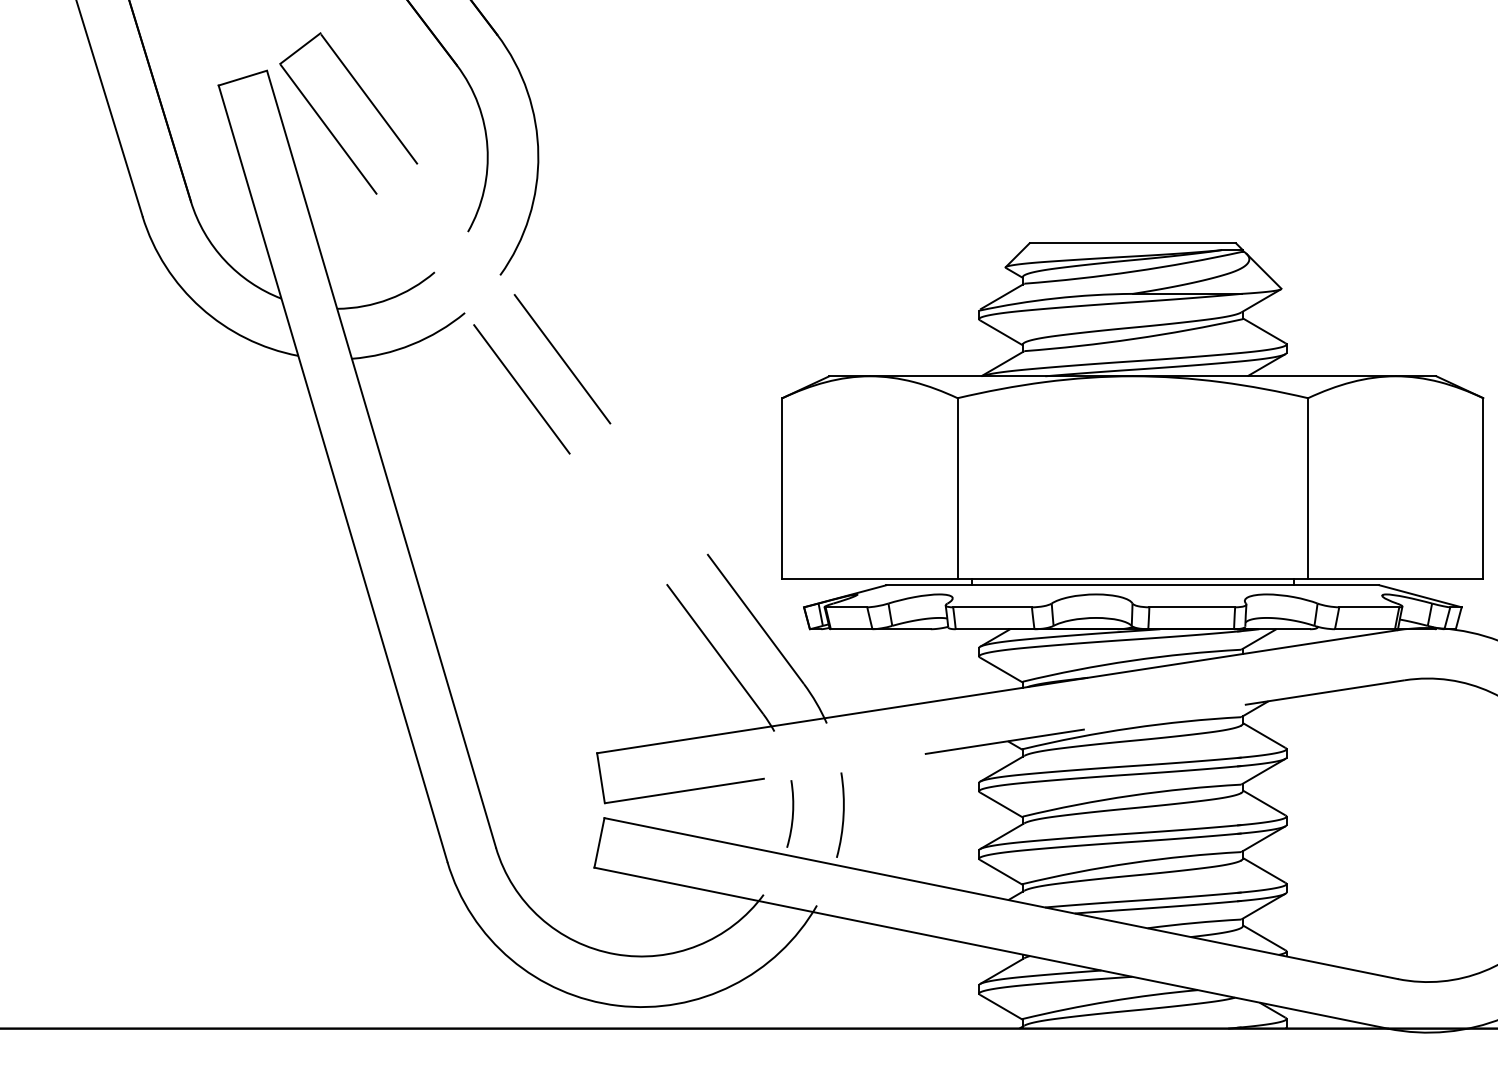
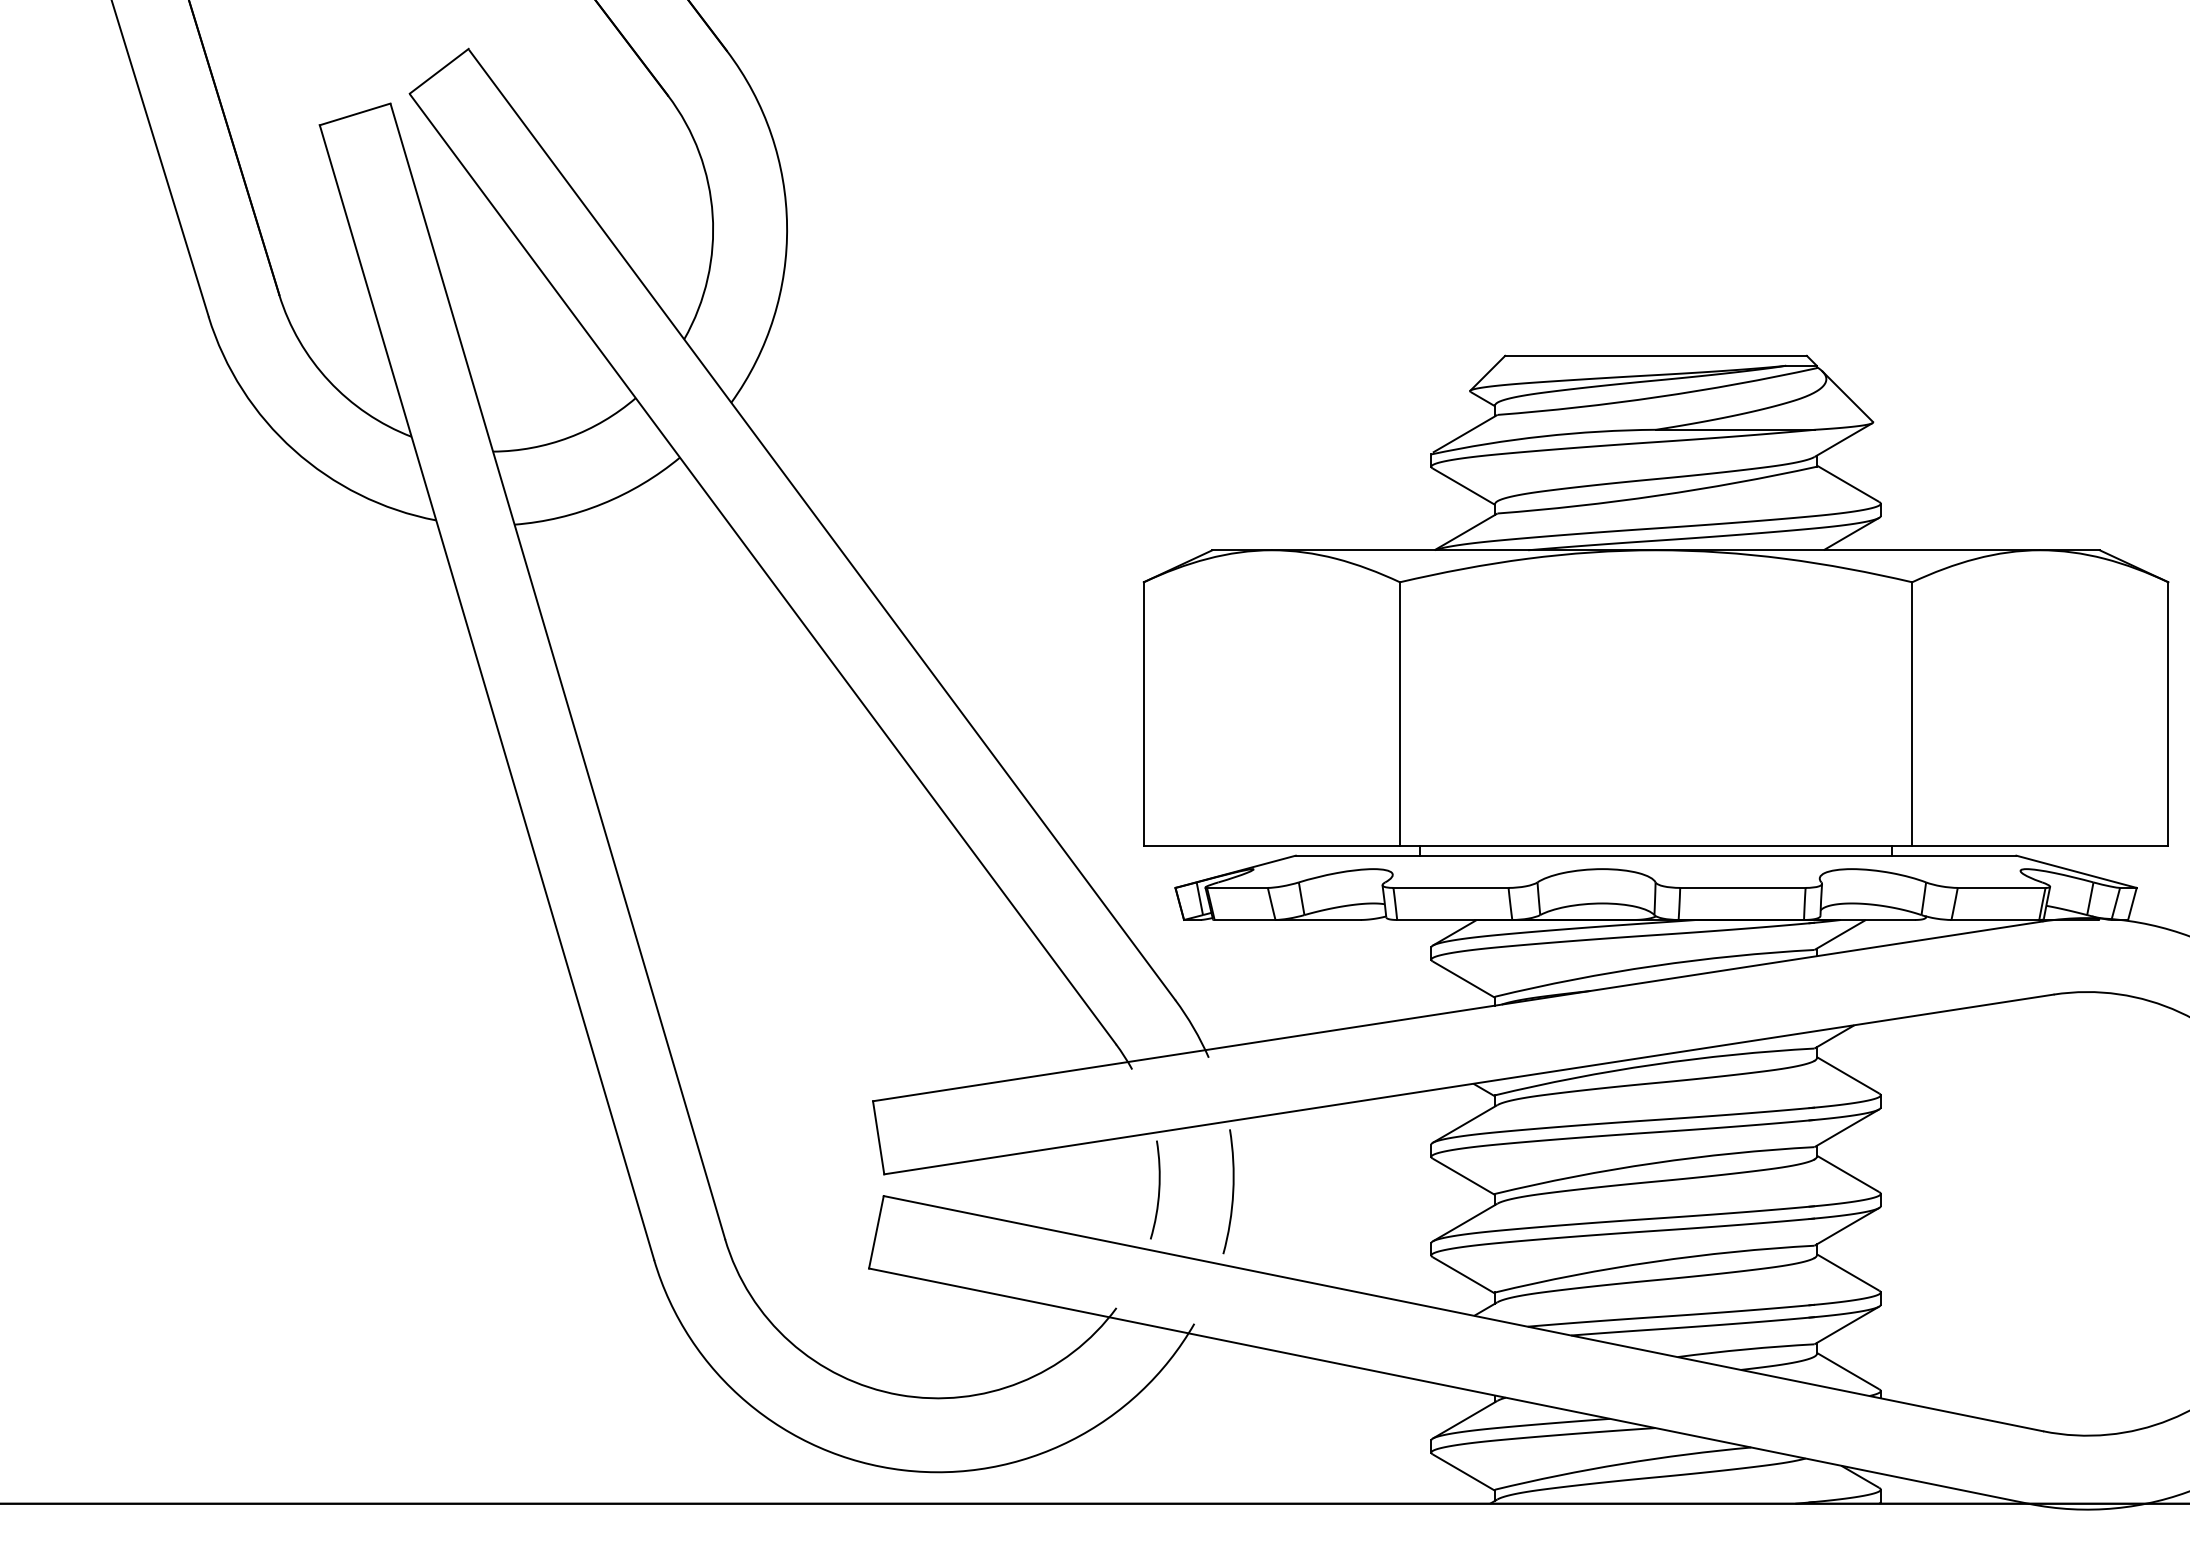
line: (562, 359) -> (822, 525), dashed -> solid
line: (521, 389) -> (762, 569), dashed -> solid
line: (1004, 741) -> (1468, 1084), dashed -> solid

